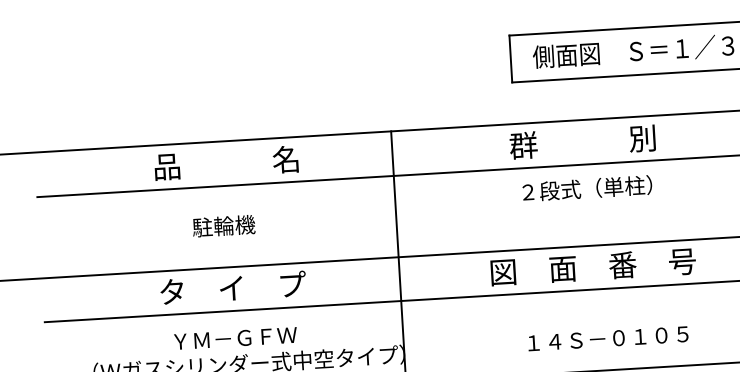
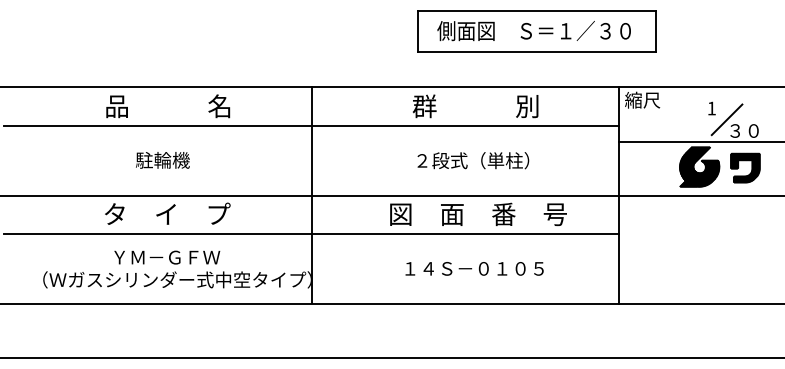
text: (587, 188) -> (473, 160), moved
text: (608, 338) -> (474, 268), moved

